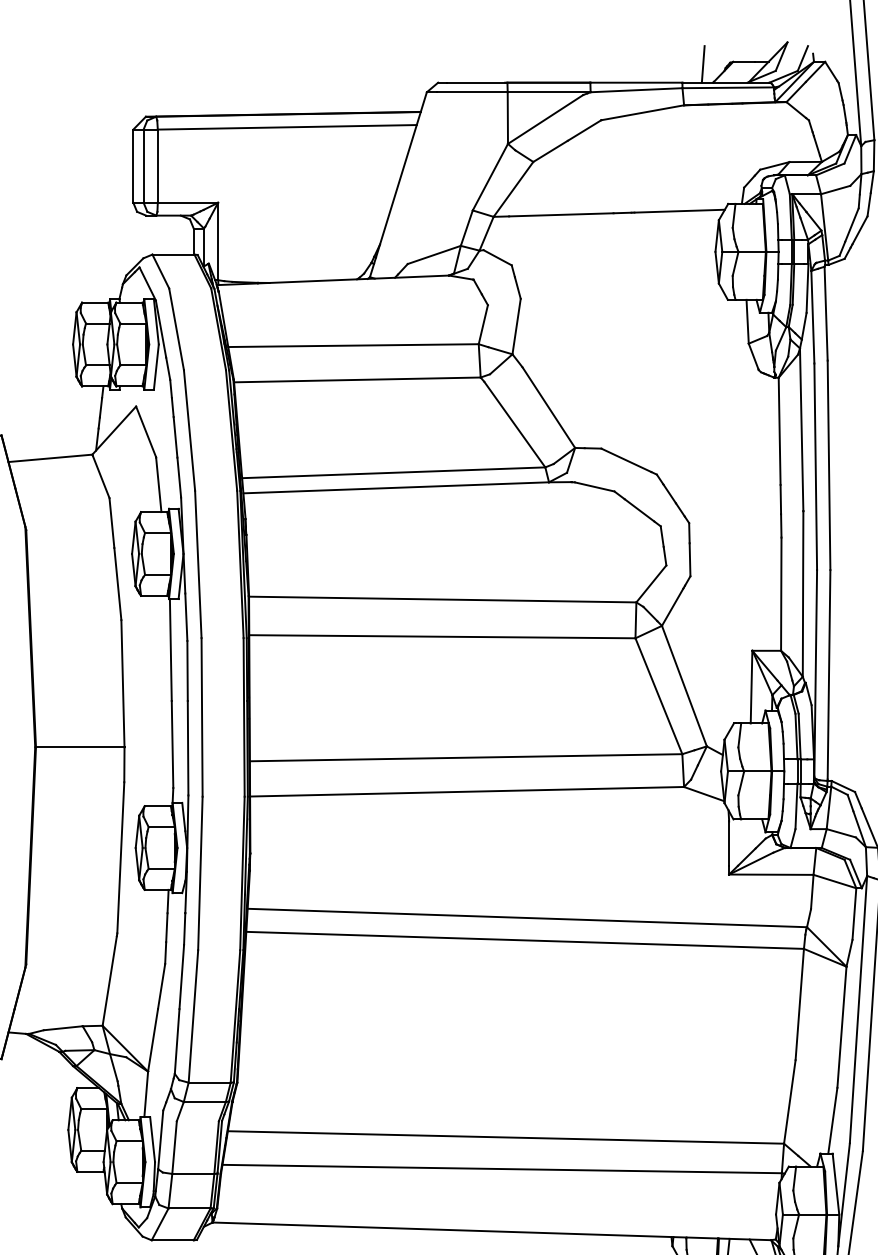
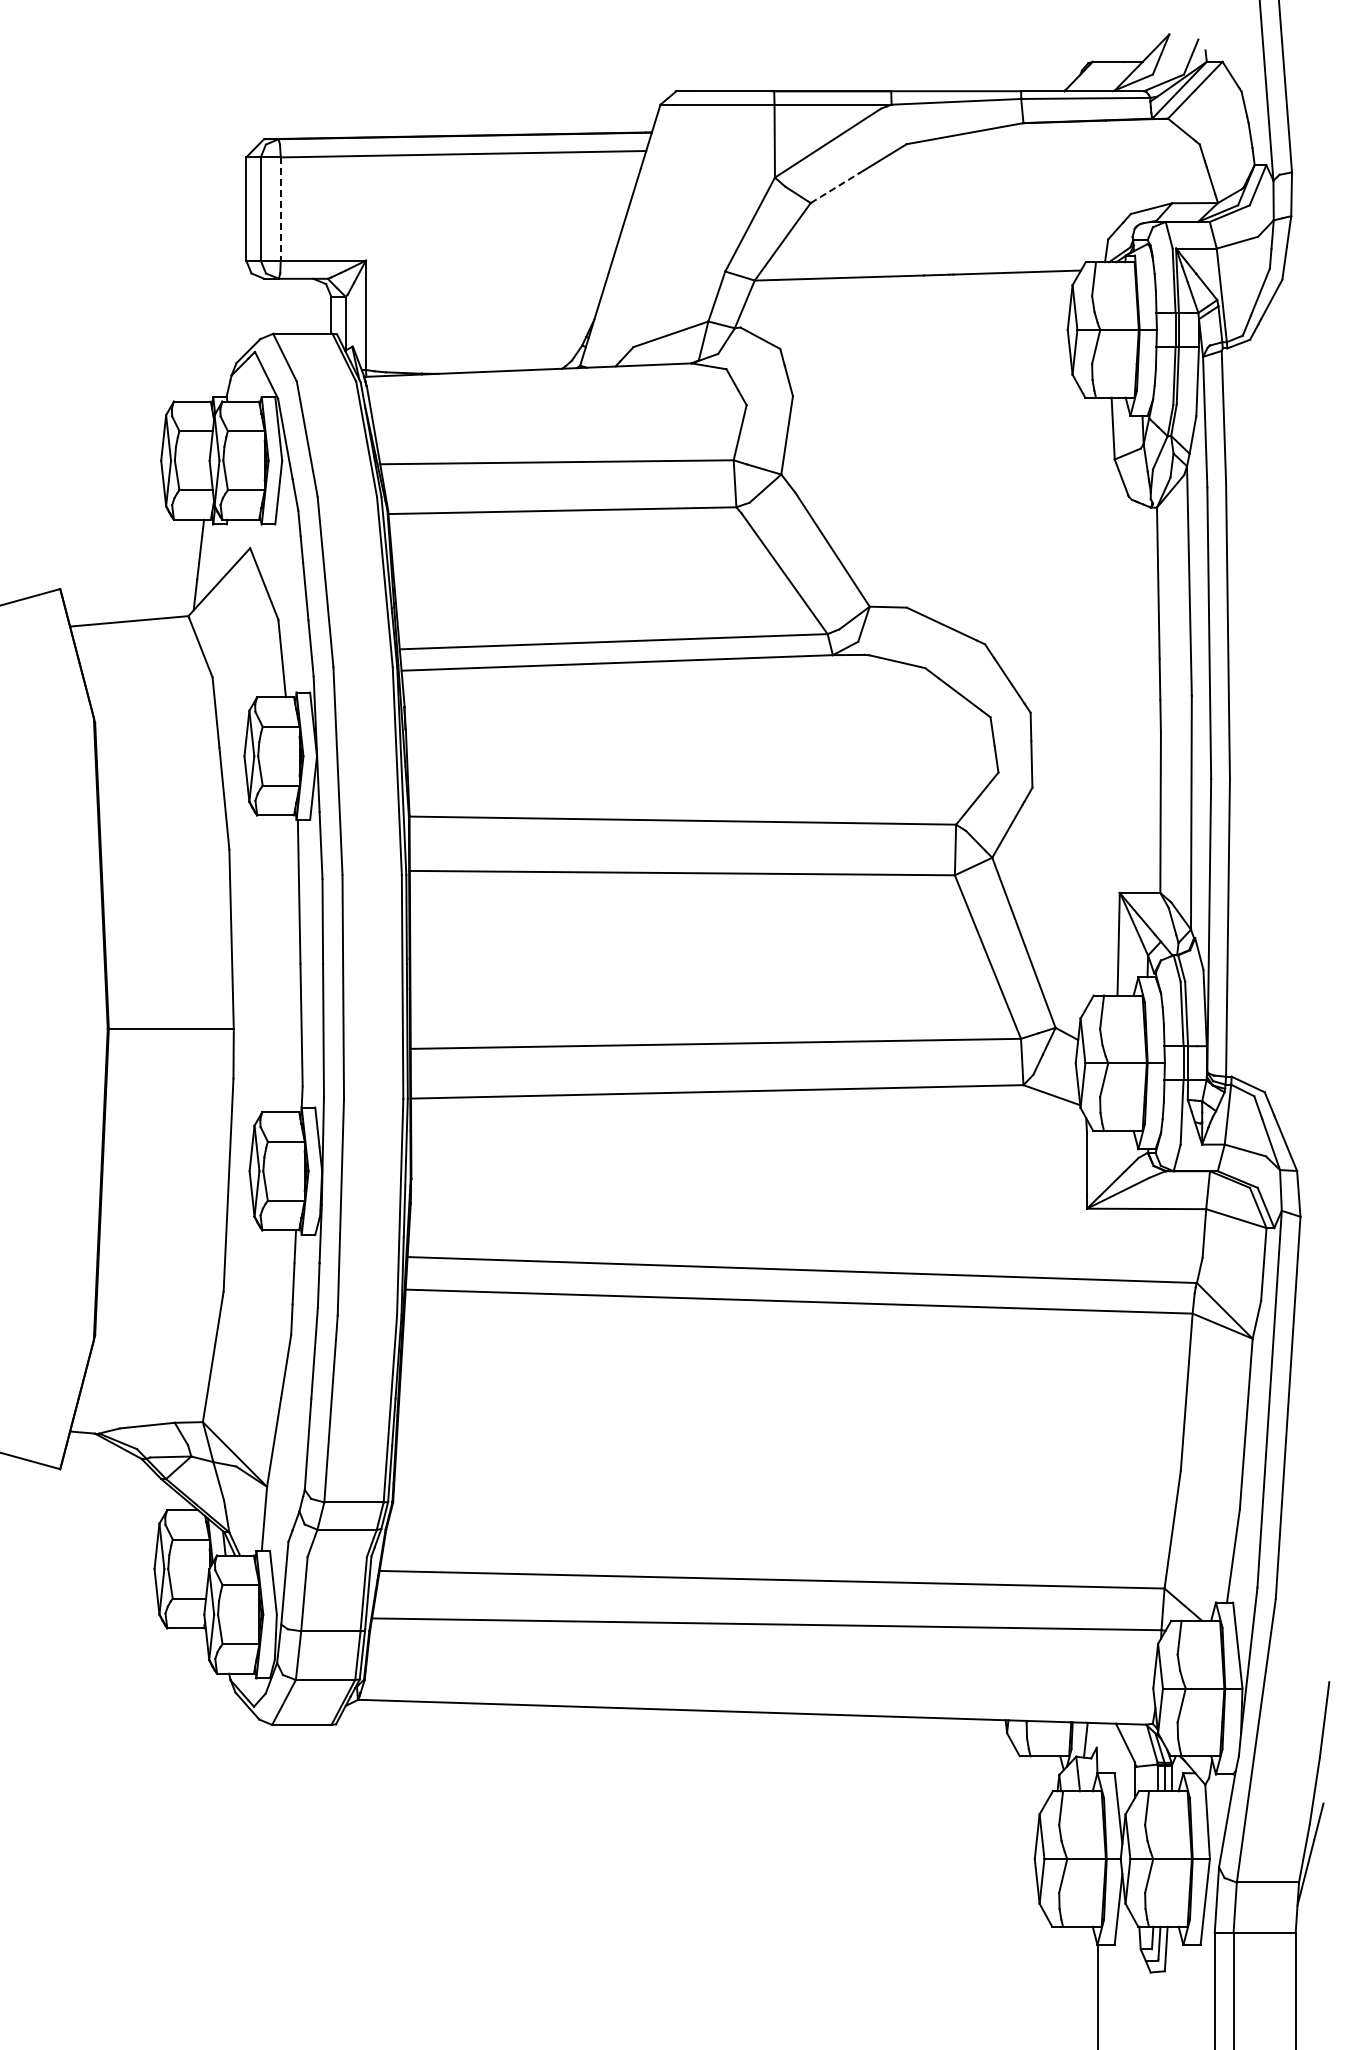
line: (703, 64) -> (1050, 65), removed
line: (550, 151) -> (835, 188), solid -> dashed
line: (157, 166) -> (280, 209), solid -> dashed

